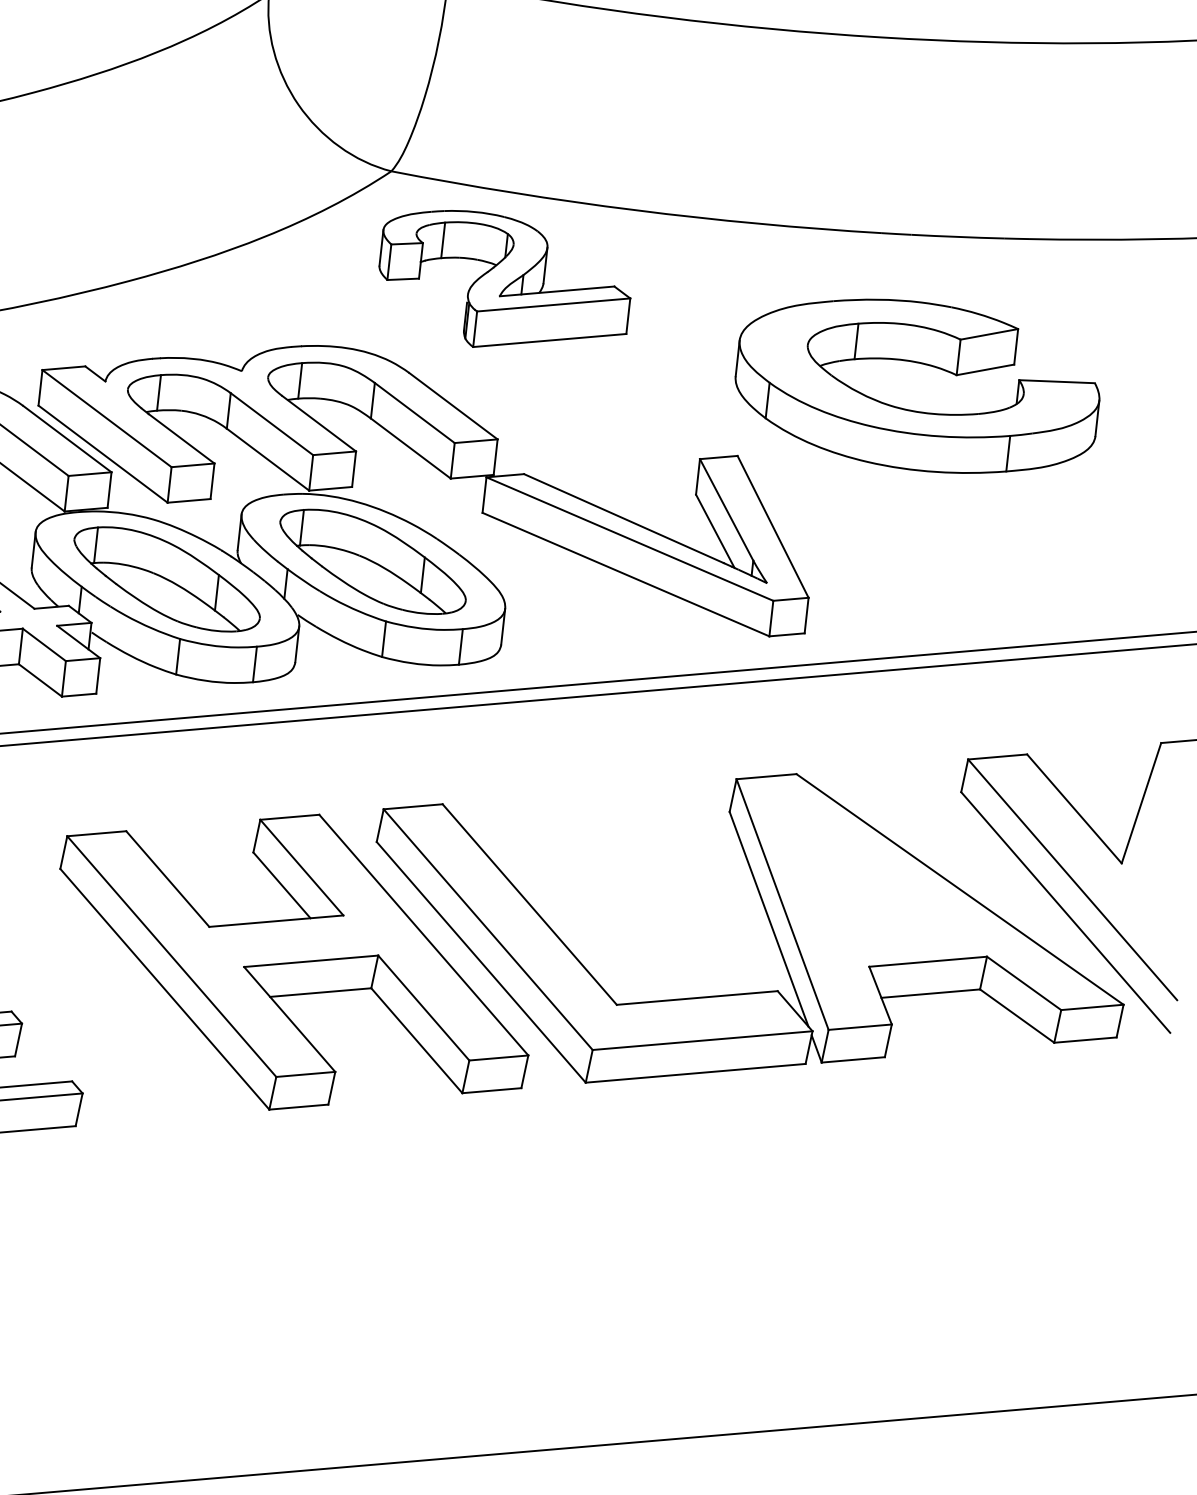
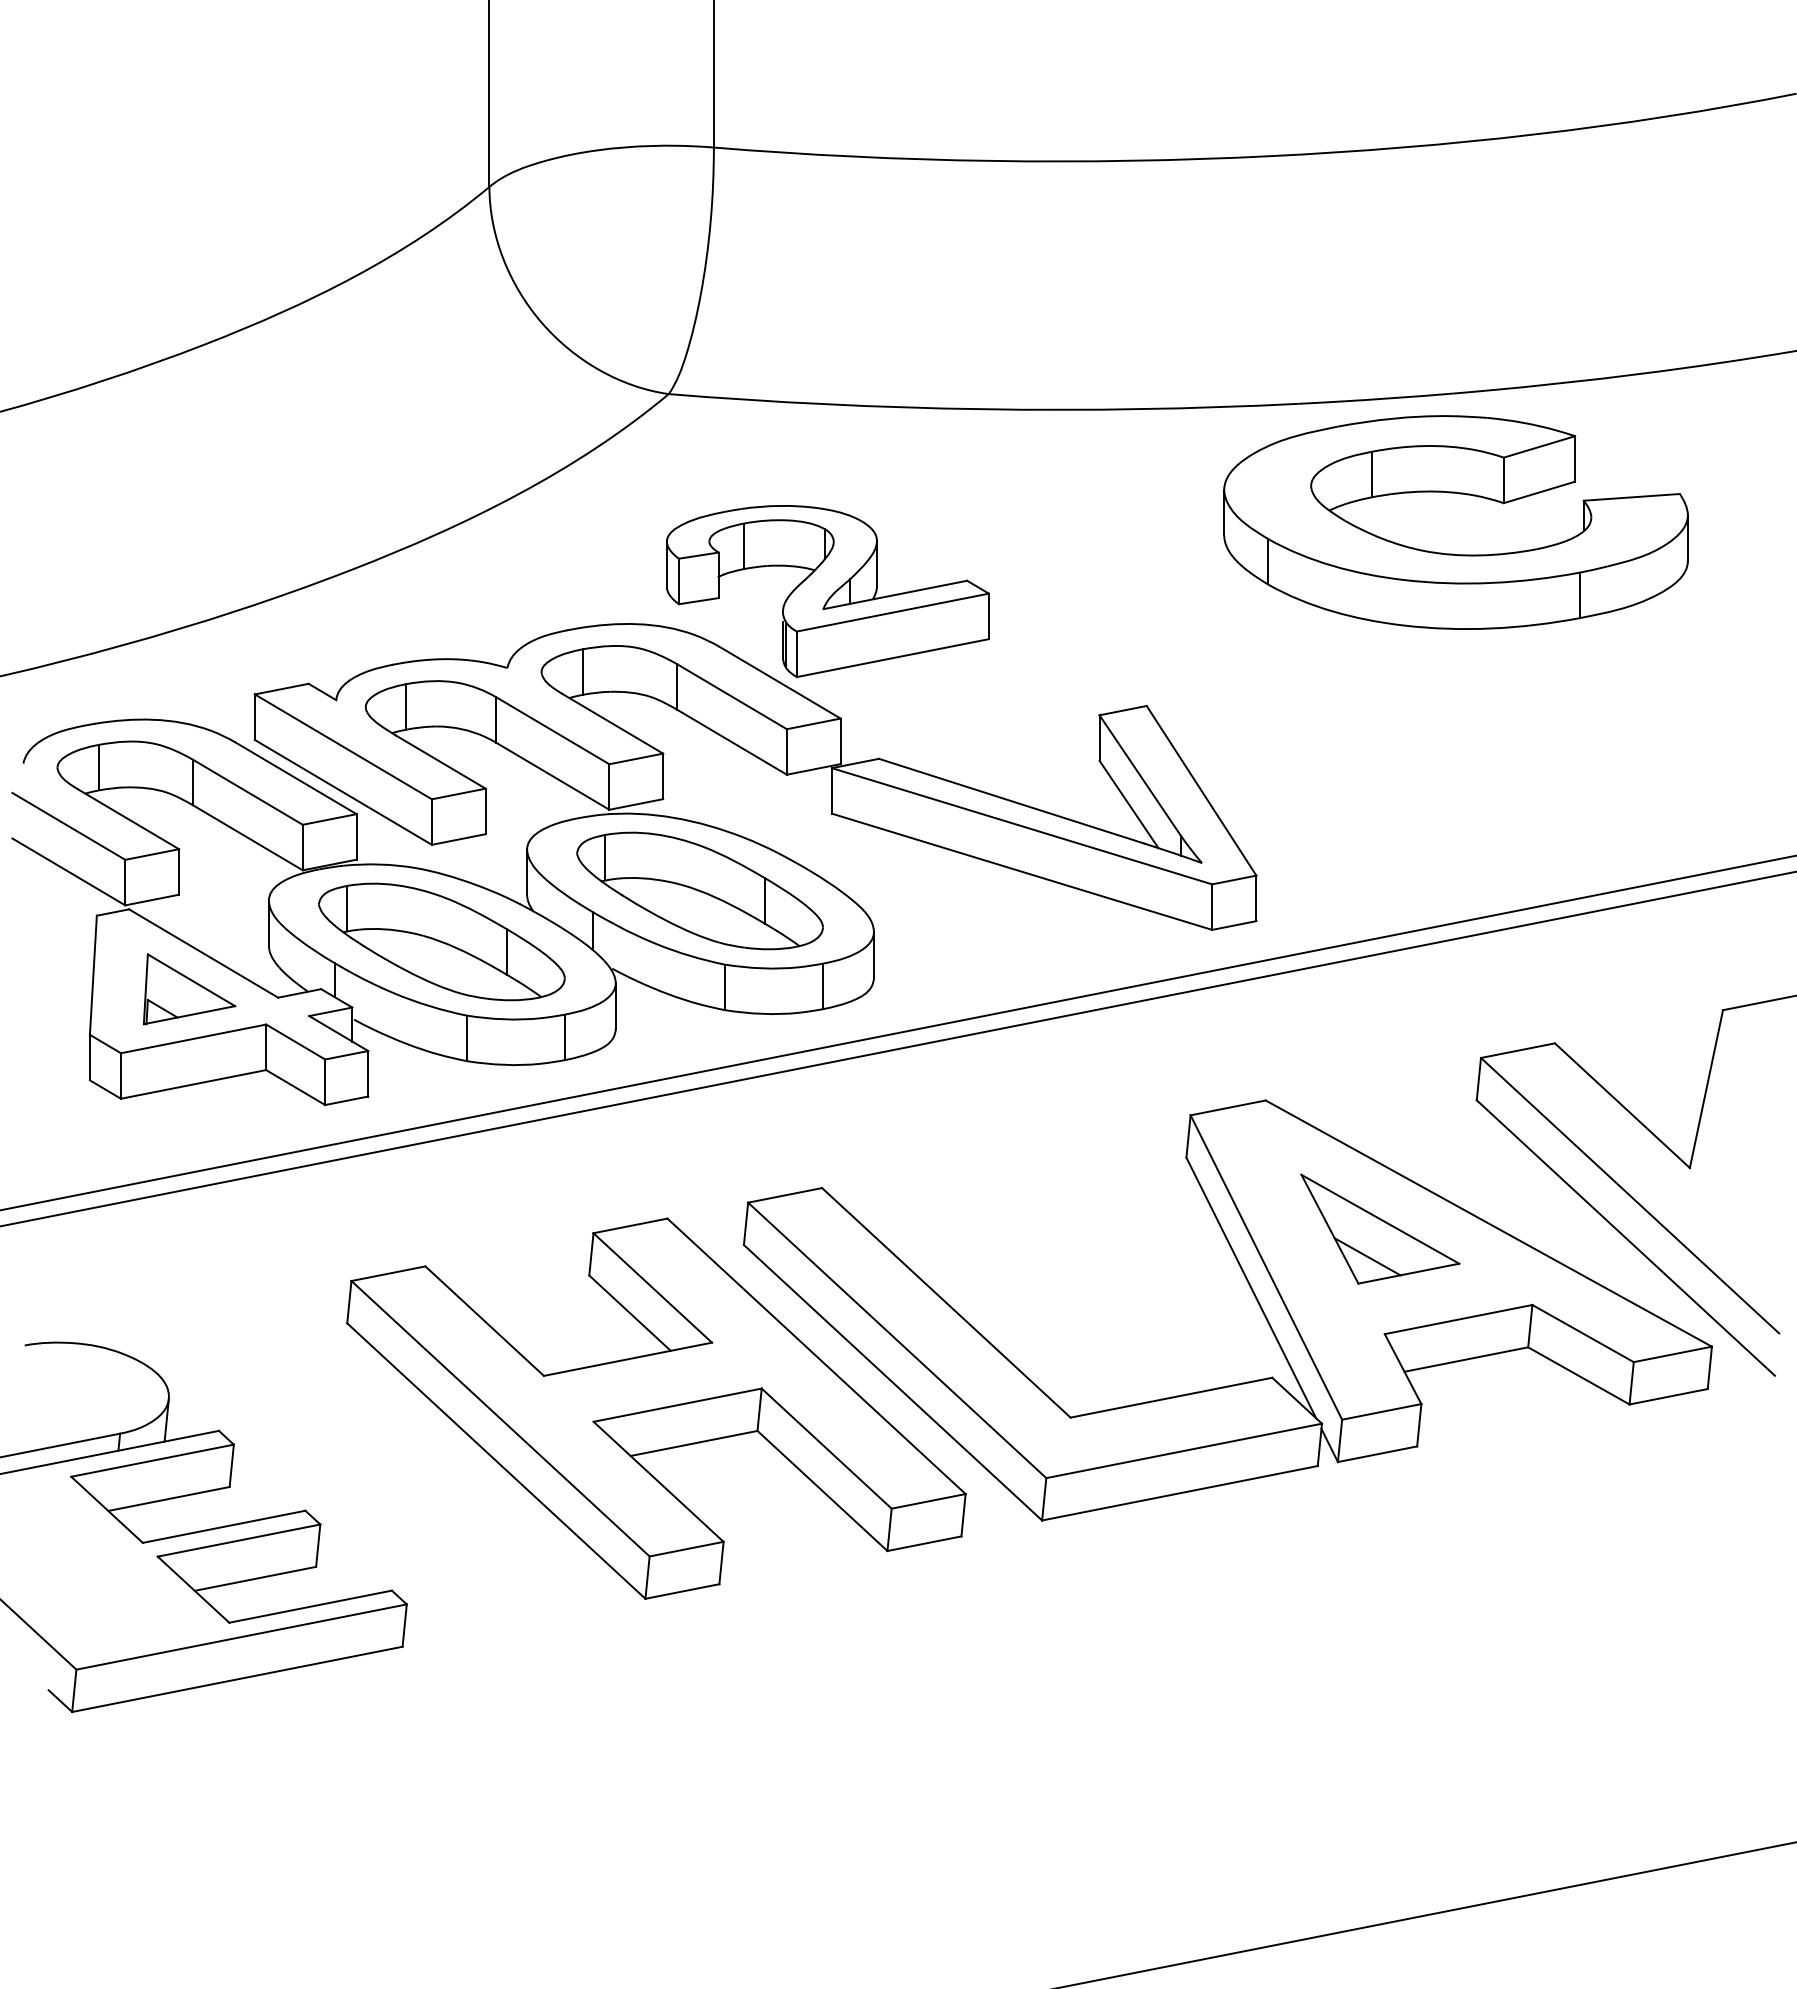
part: (504, 282) -> (827, 591), moved
part: (922, 364) -> (1459, 494), moved
part: (875, 883) -> (1380, 1228), added

